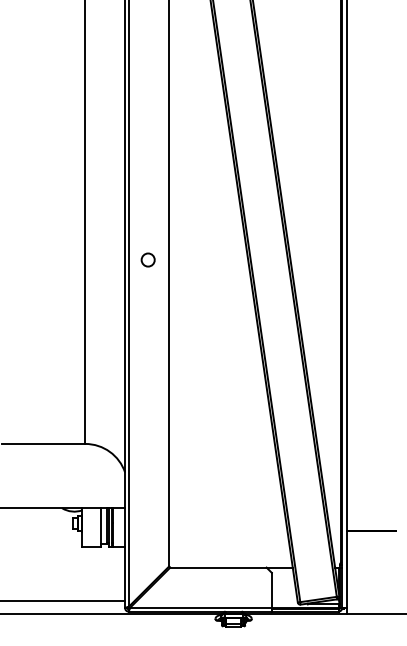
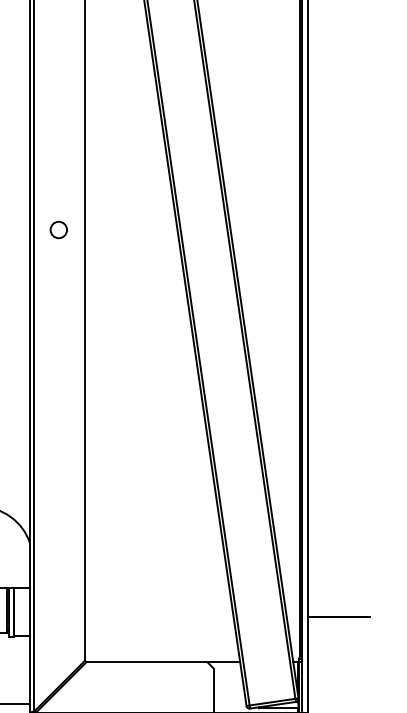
circle: (147, 259) -> (57, 229), moved

